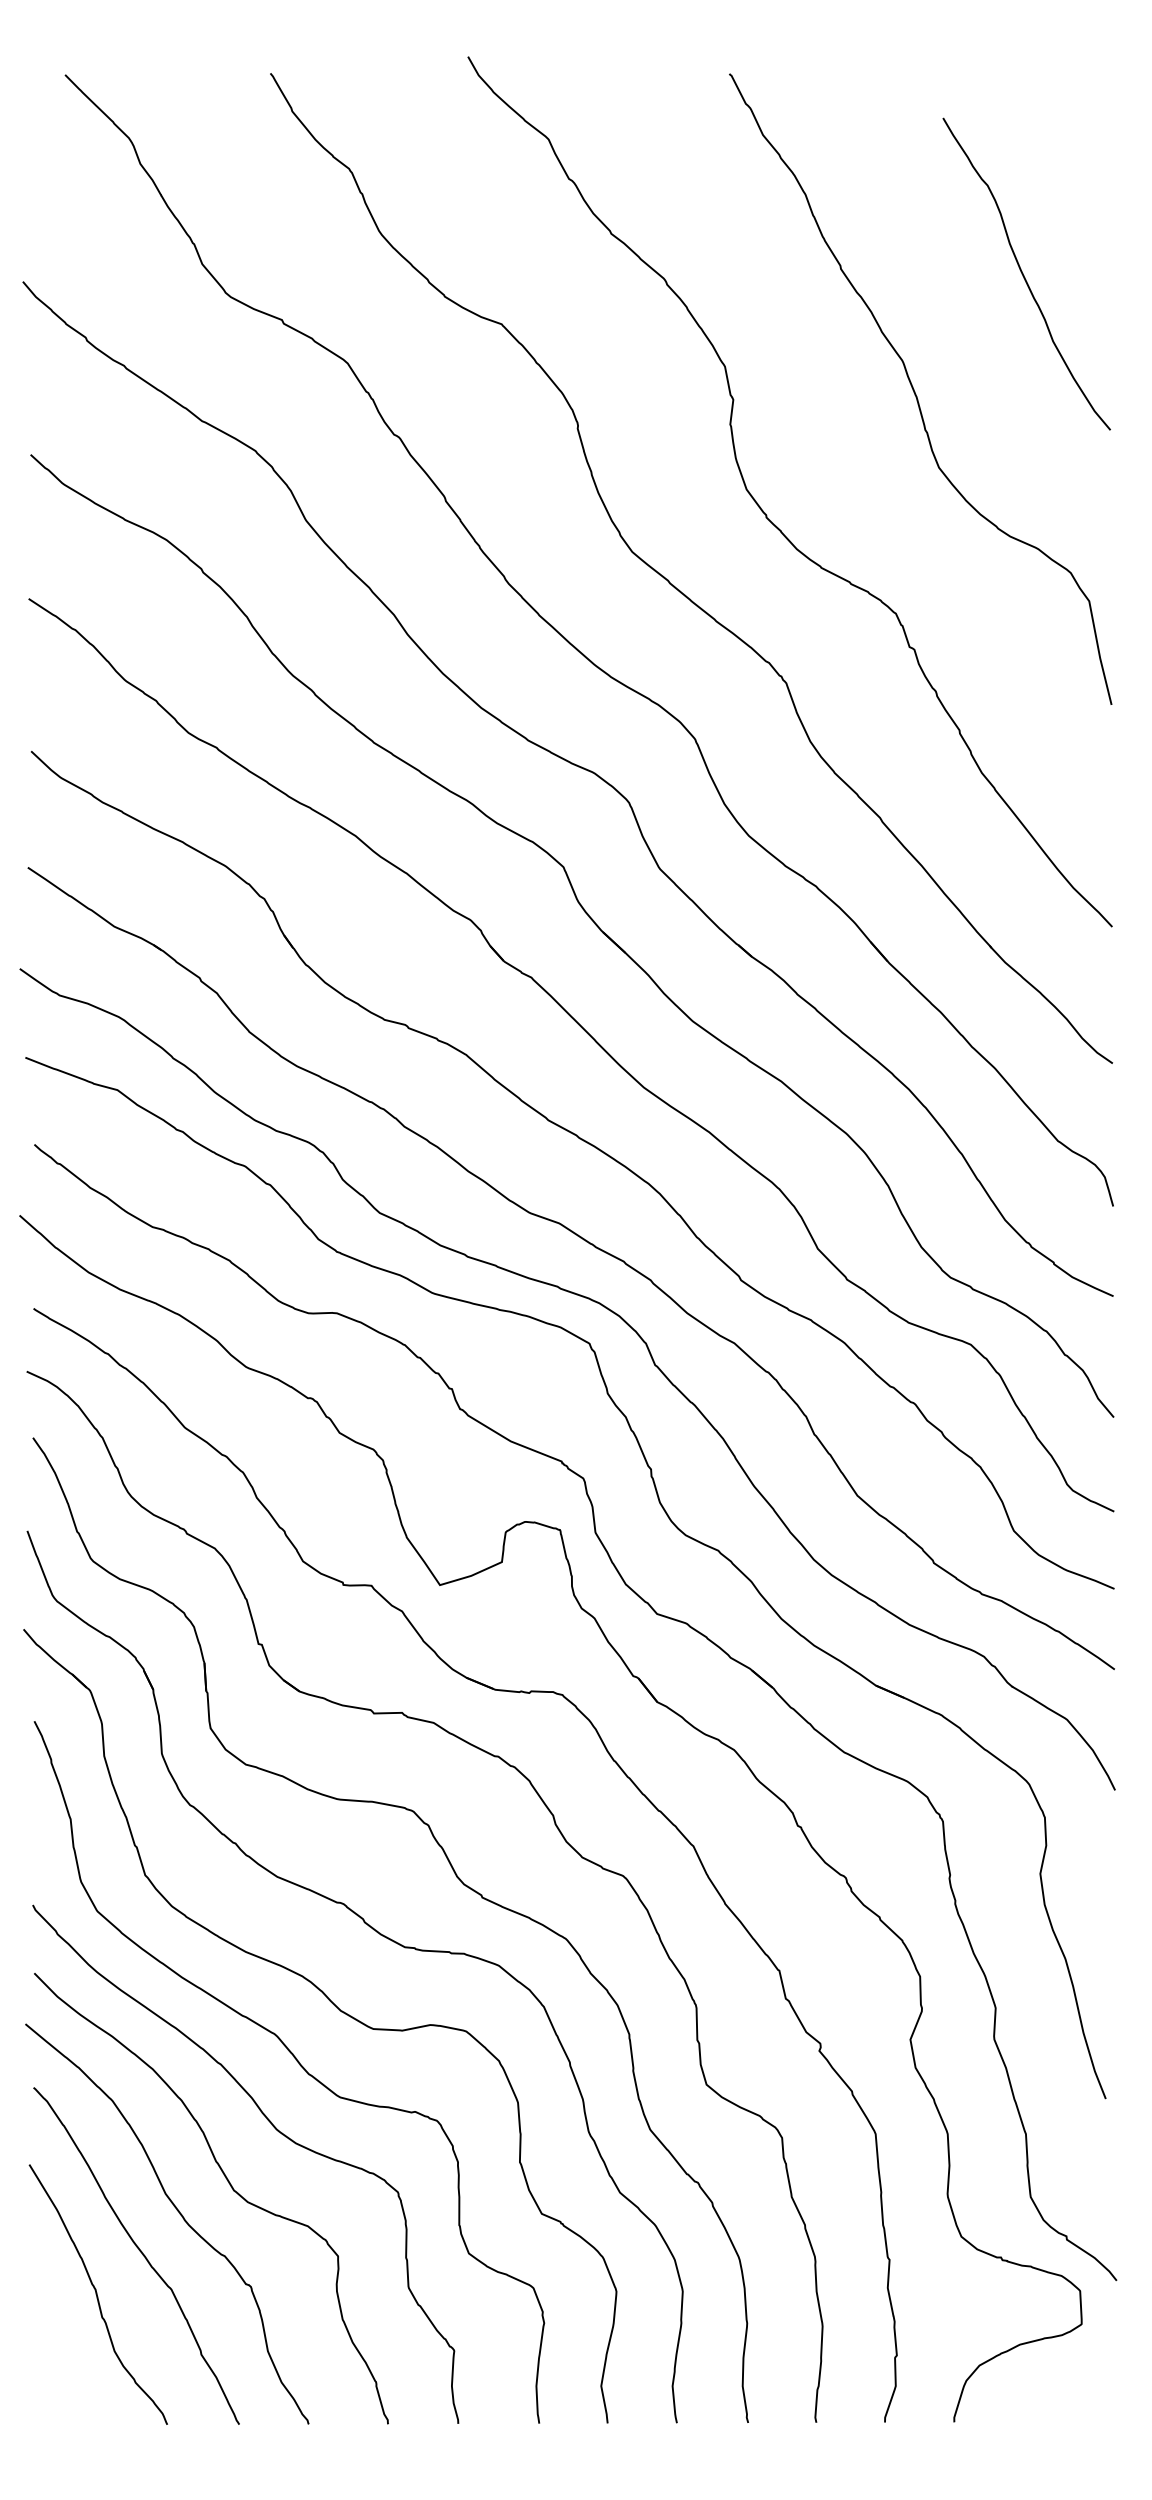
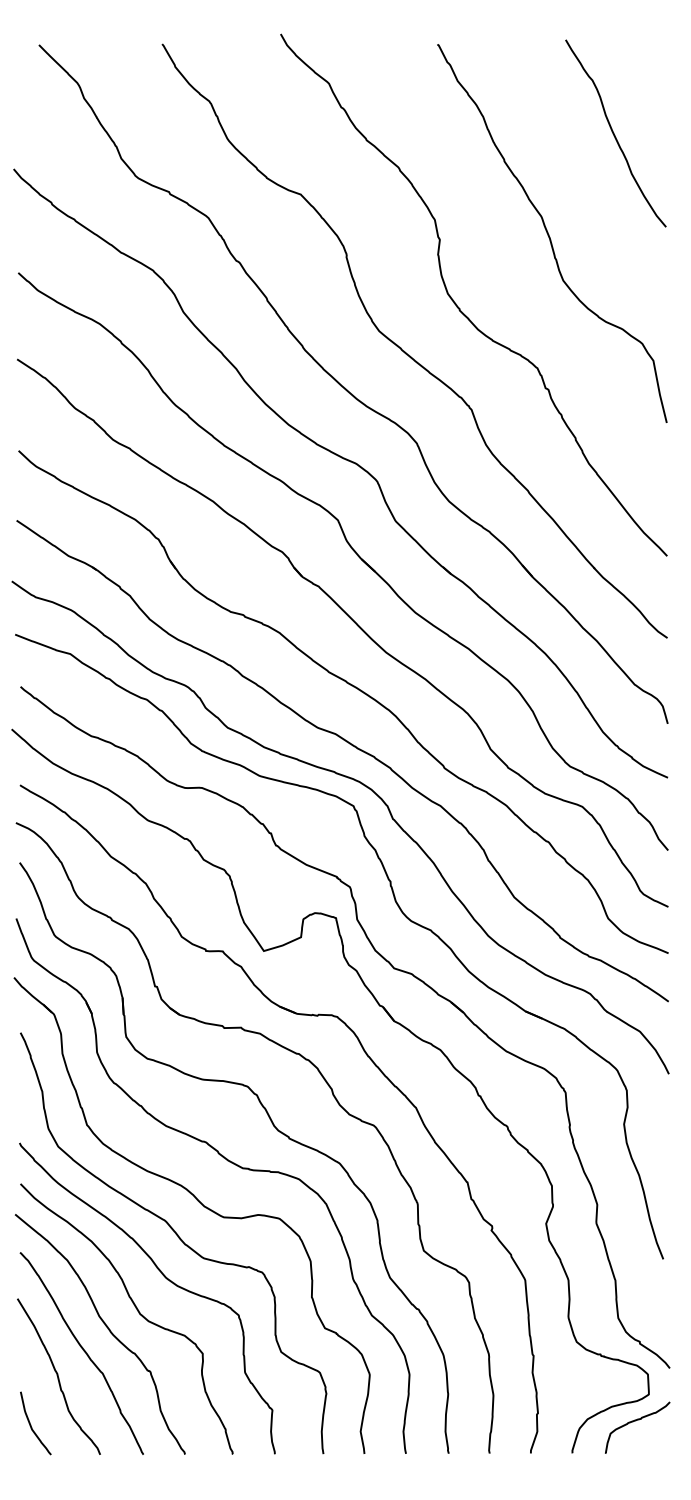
curve: (1024, 274) -> (614, 133), moved
curve: (1059, 2369) -> (635, 1421), added
curve: (52, 2374) -> (31, 1424), added

